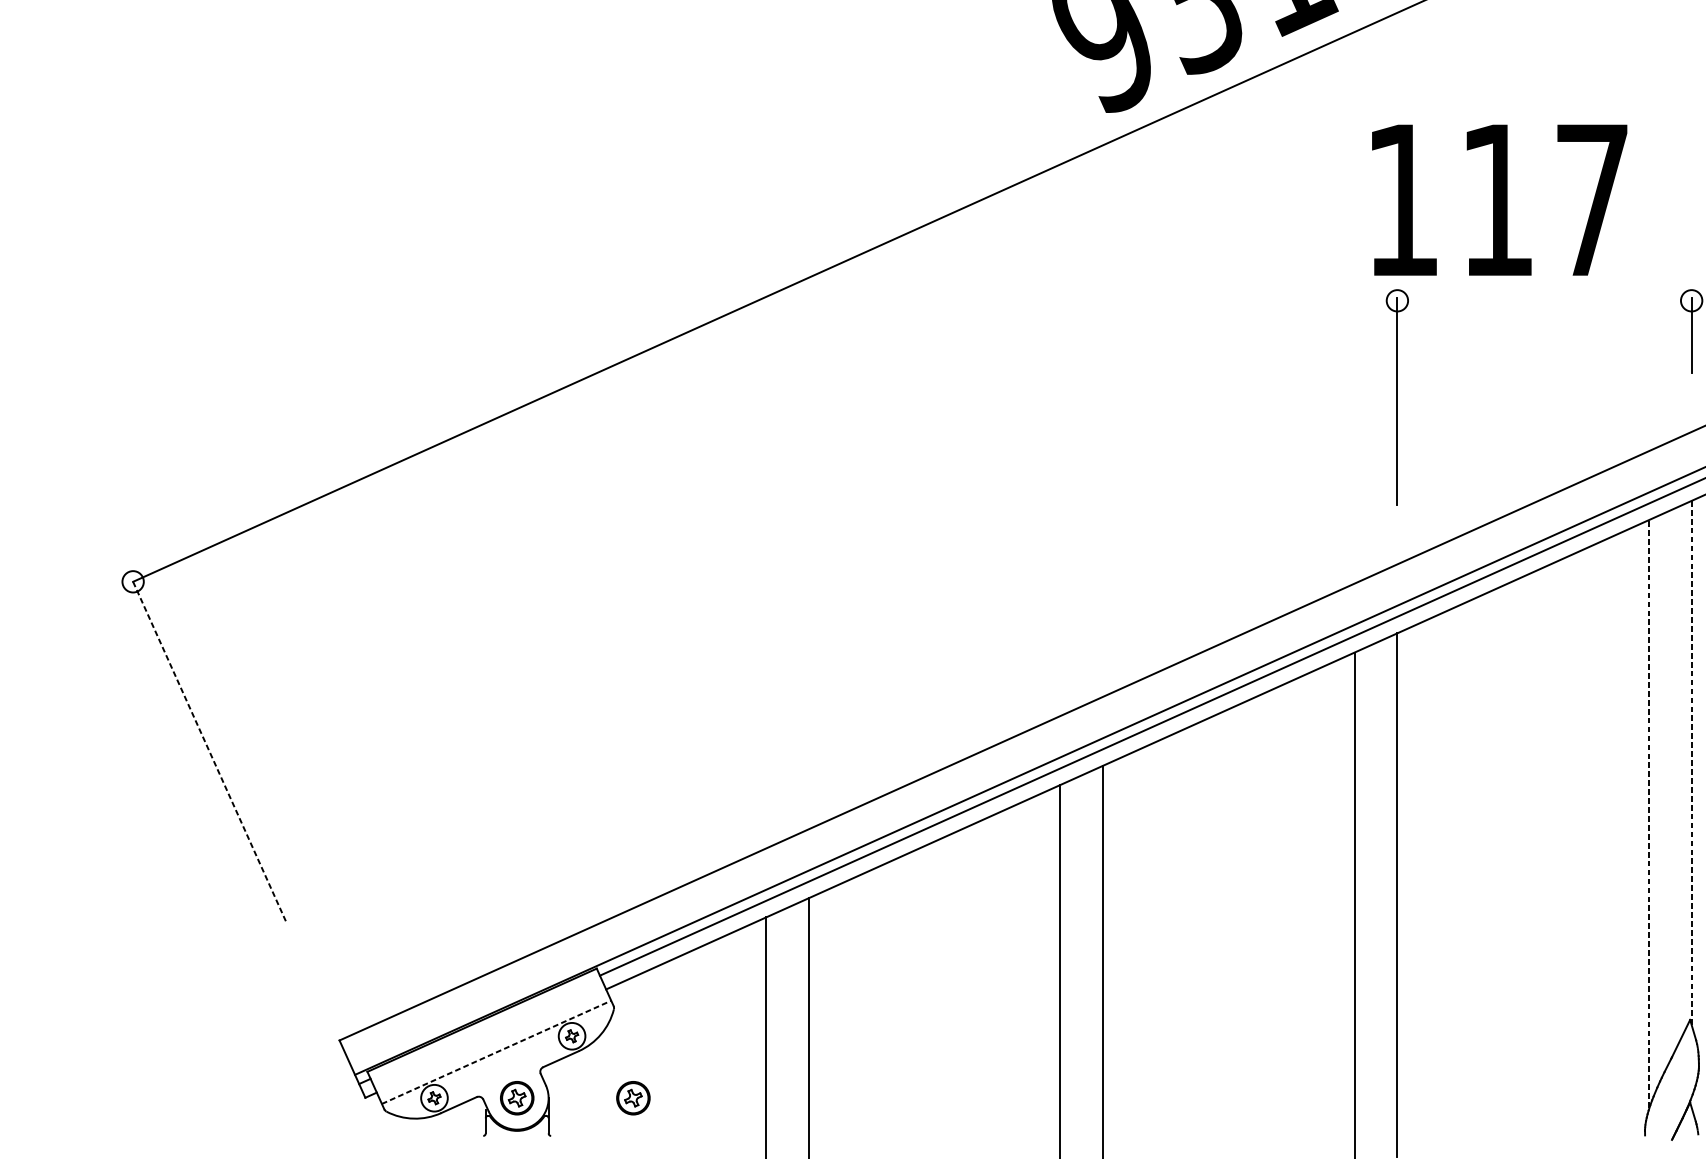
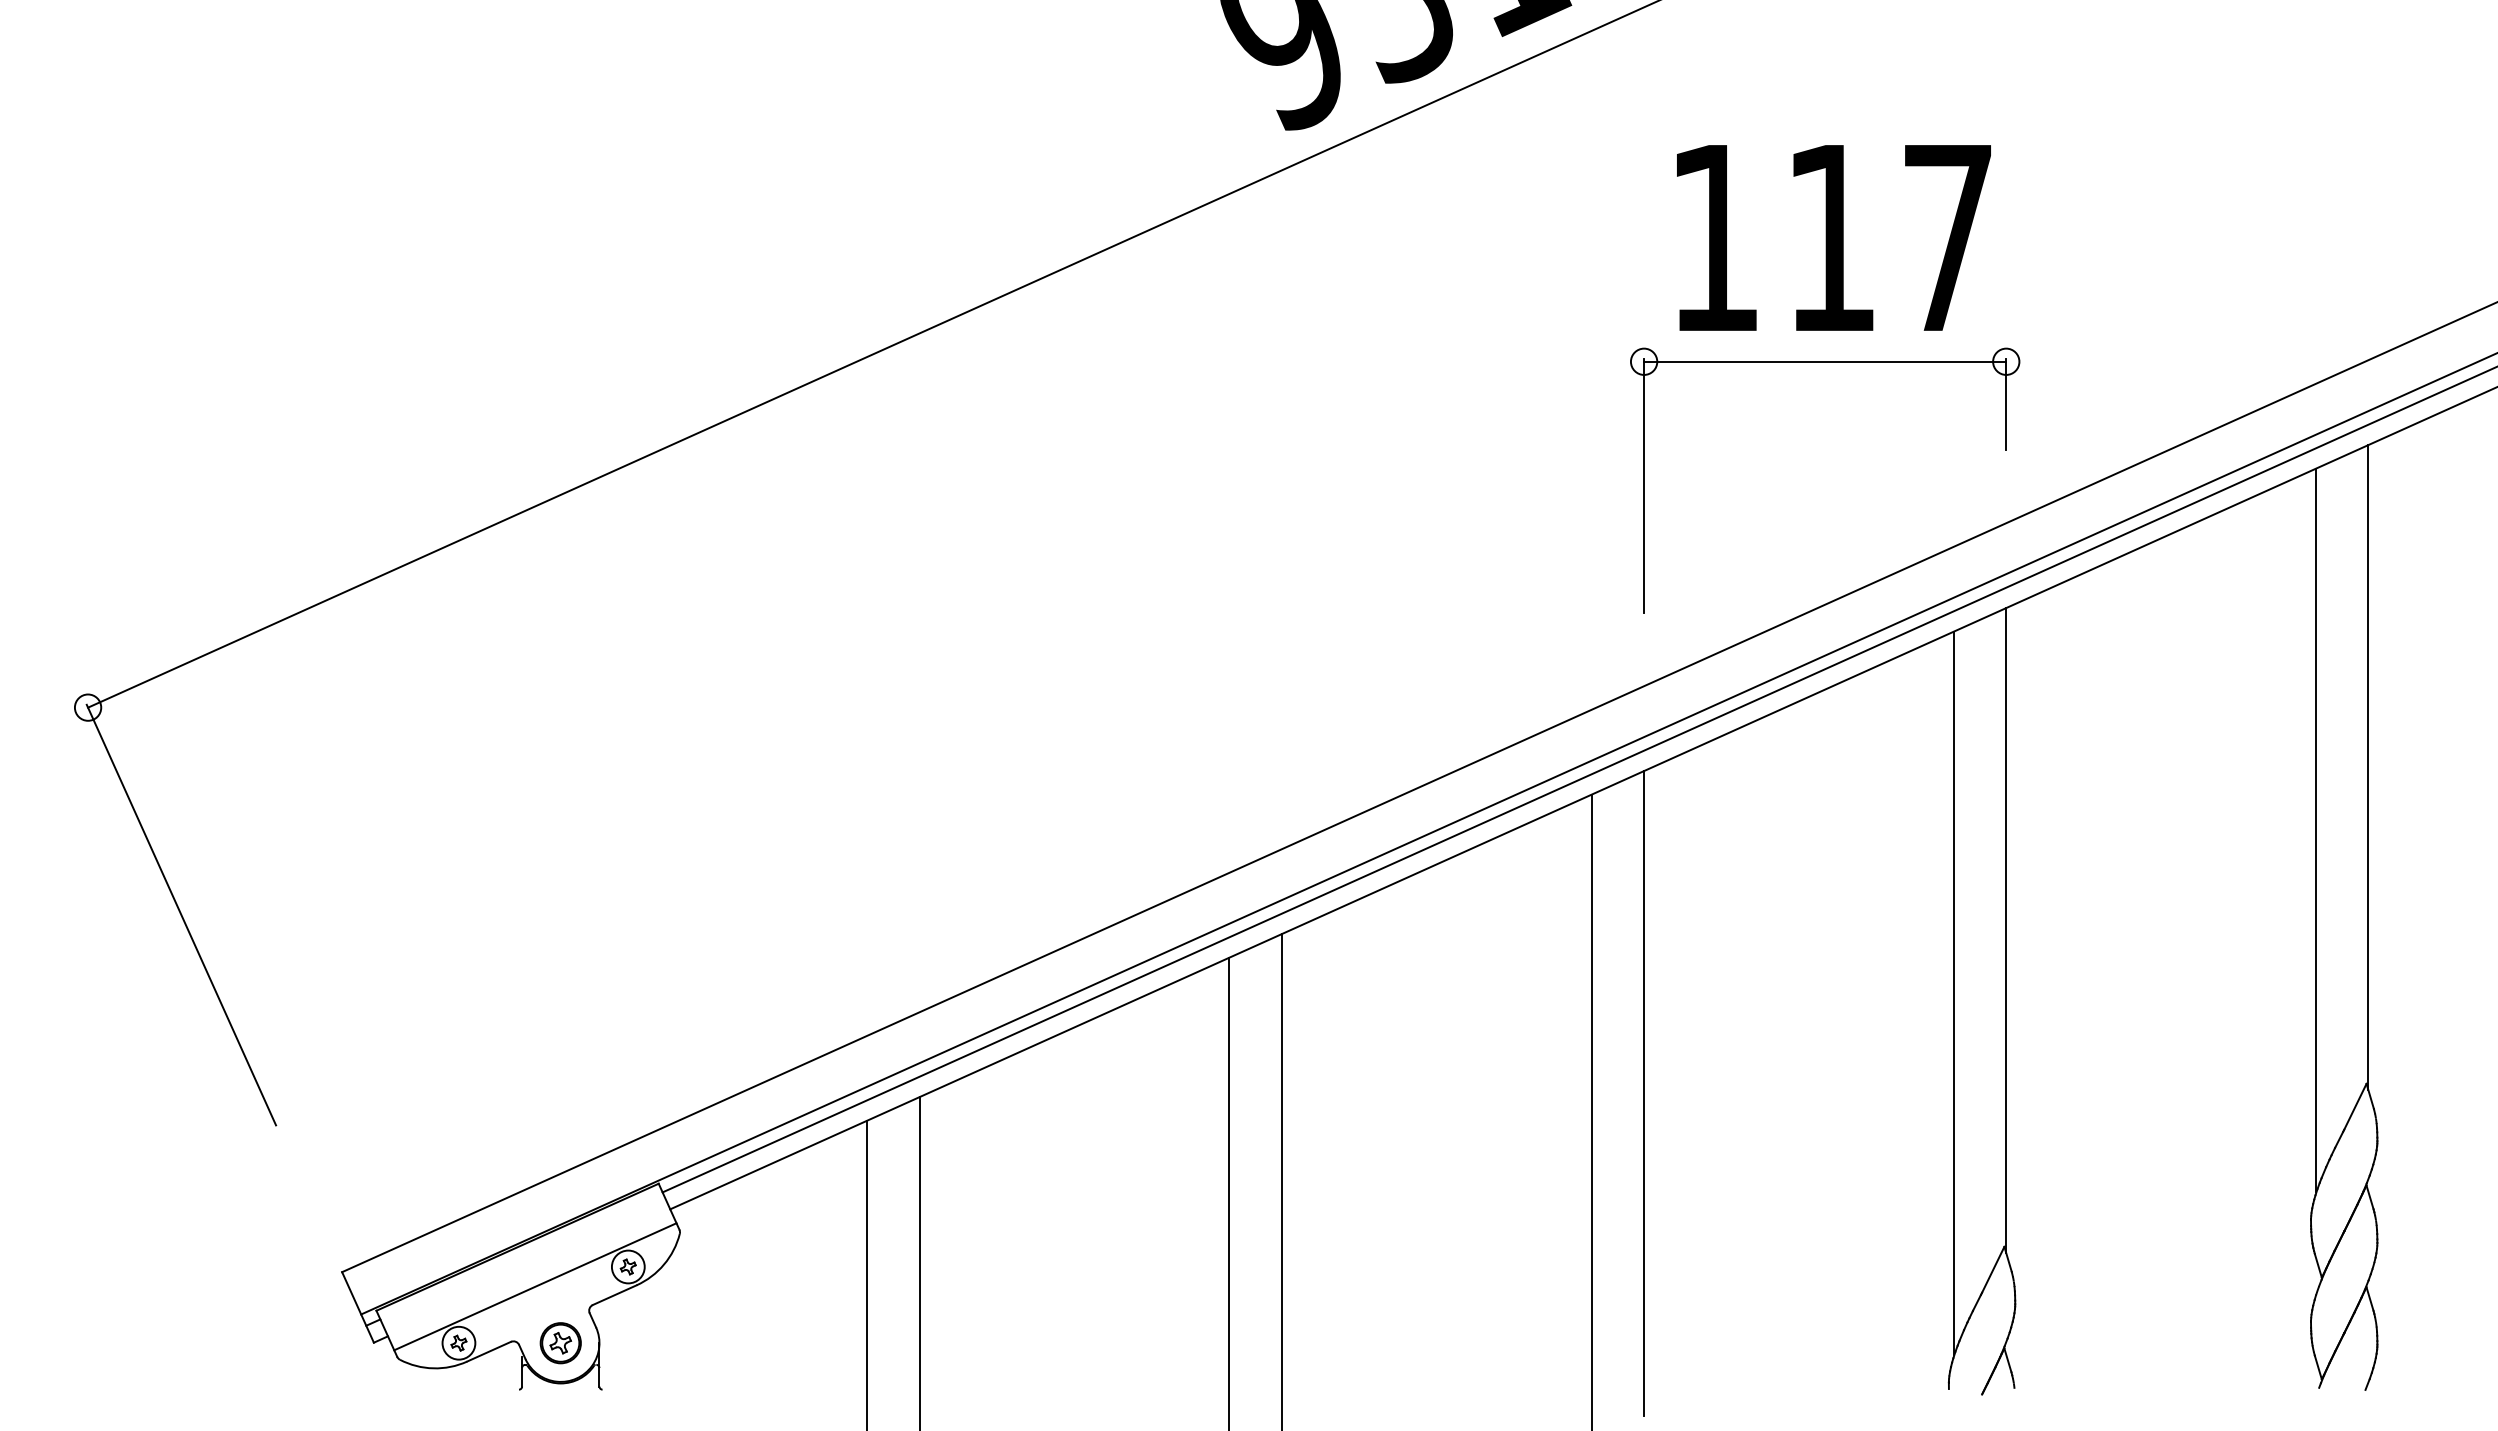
text: (1499, 199) -> (1833, 237), moved
line: (1544, 300) -> (1825, 361), added
line: (209, 750) -> (181, 915), dashed -> solid
line: (1691, 762) -> (2006, 930), dashed -> solid
line: (1648, 814) -> (1953, 993), dashed -> solid
line: (496, 1052) -> (535, 1286), dashed -> solid
part: (633, 1098) -> (703, 1343), removed

